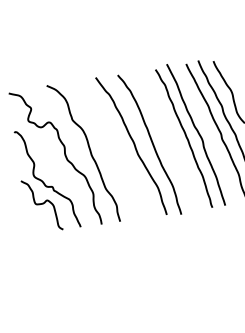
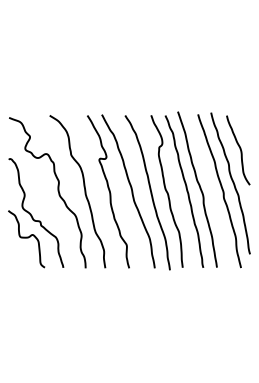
curve: (167, 140) -> (166, 191), added
curve: (112, 149) -> (108, 191), added

